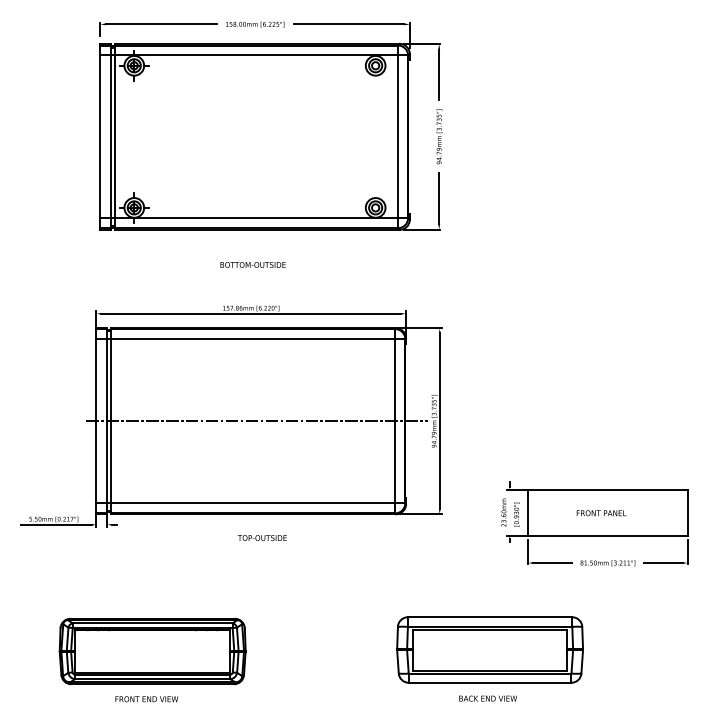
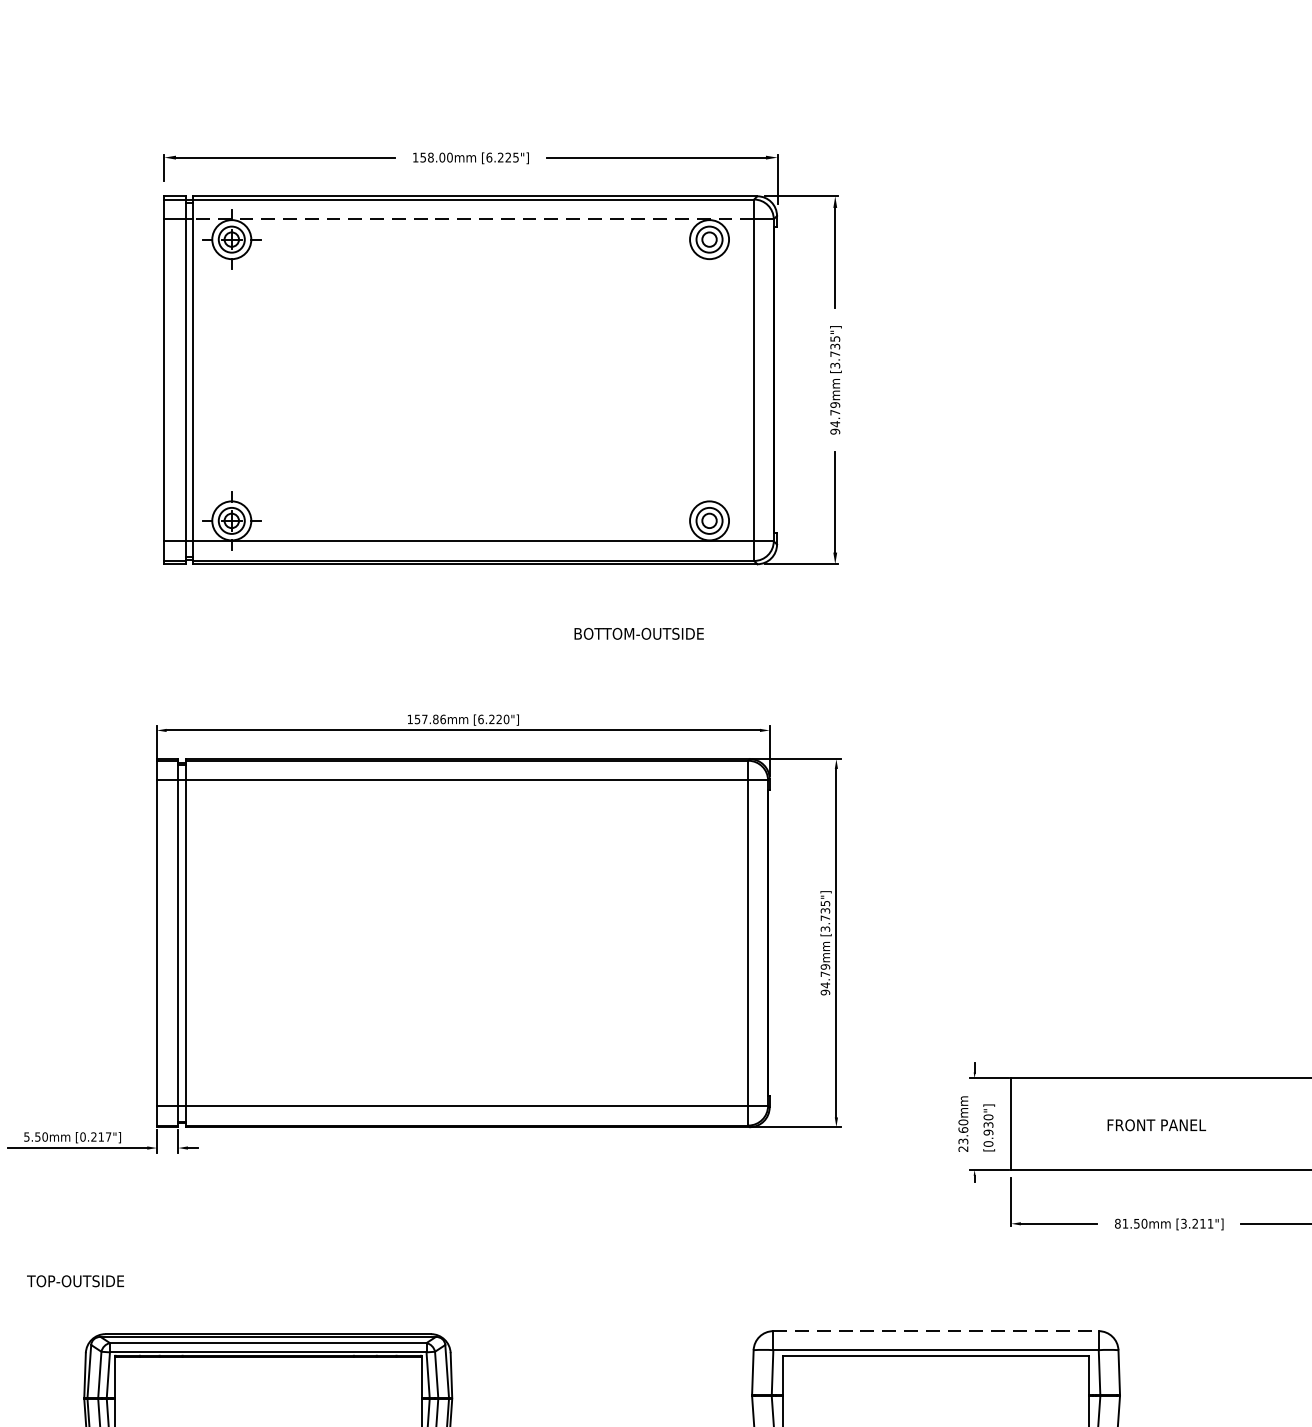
line: (256, 55) -> (473, 219), solid -> dashed
text: (252, 264) -> (637, 632), moved
line: (256, 421) -> (473, 943), removed
text: (261, 537) -> (73, 1280), moved
line: (490, 617) -> (936, 1331), solid -> dashed

